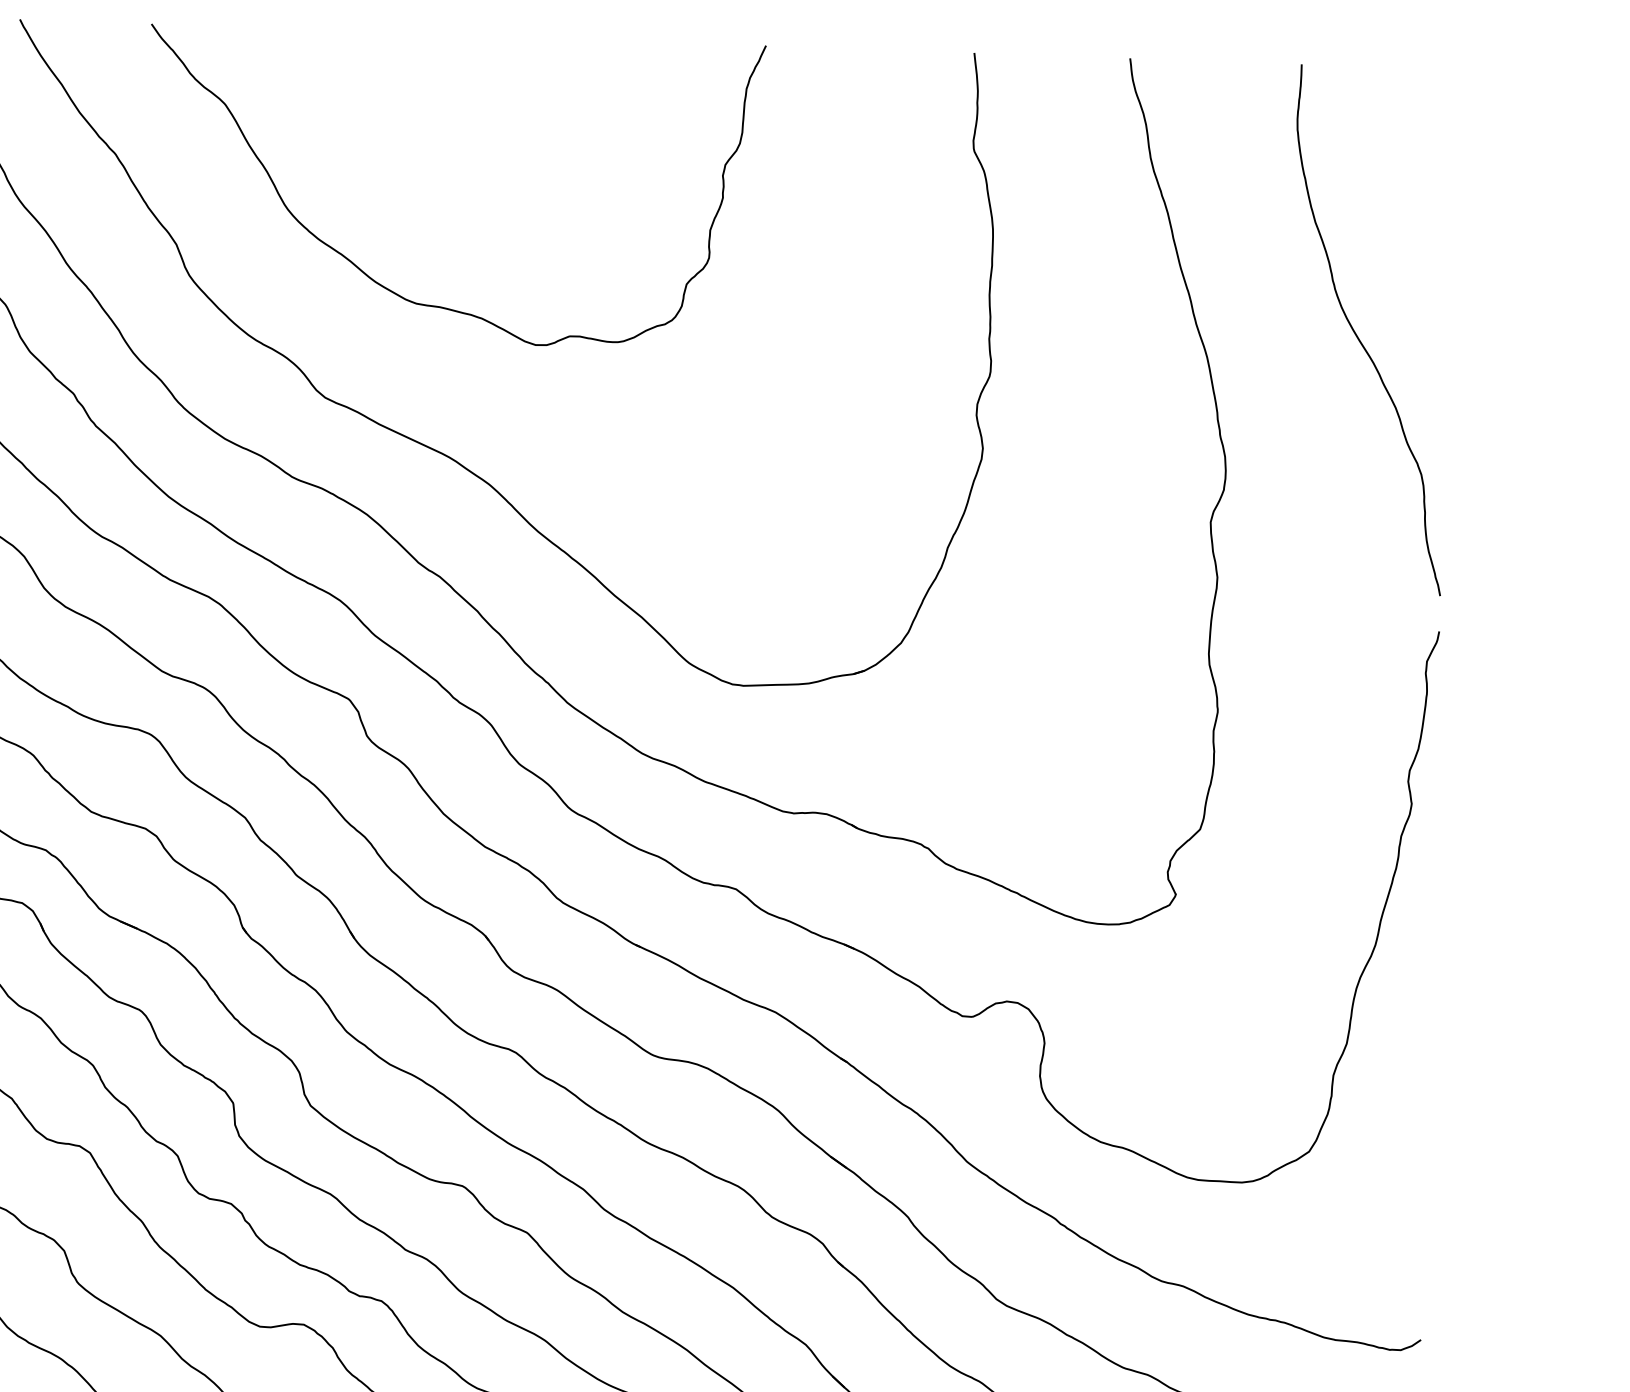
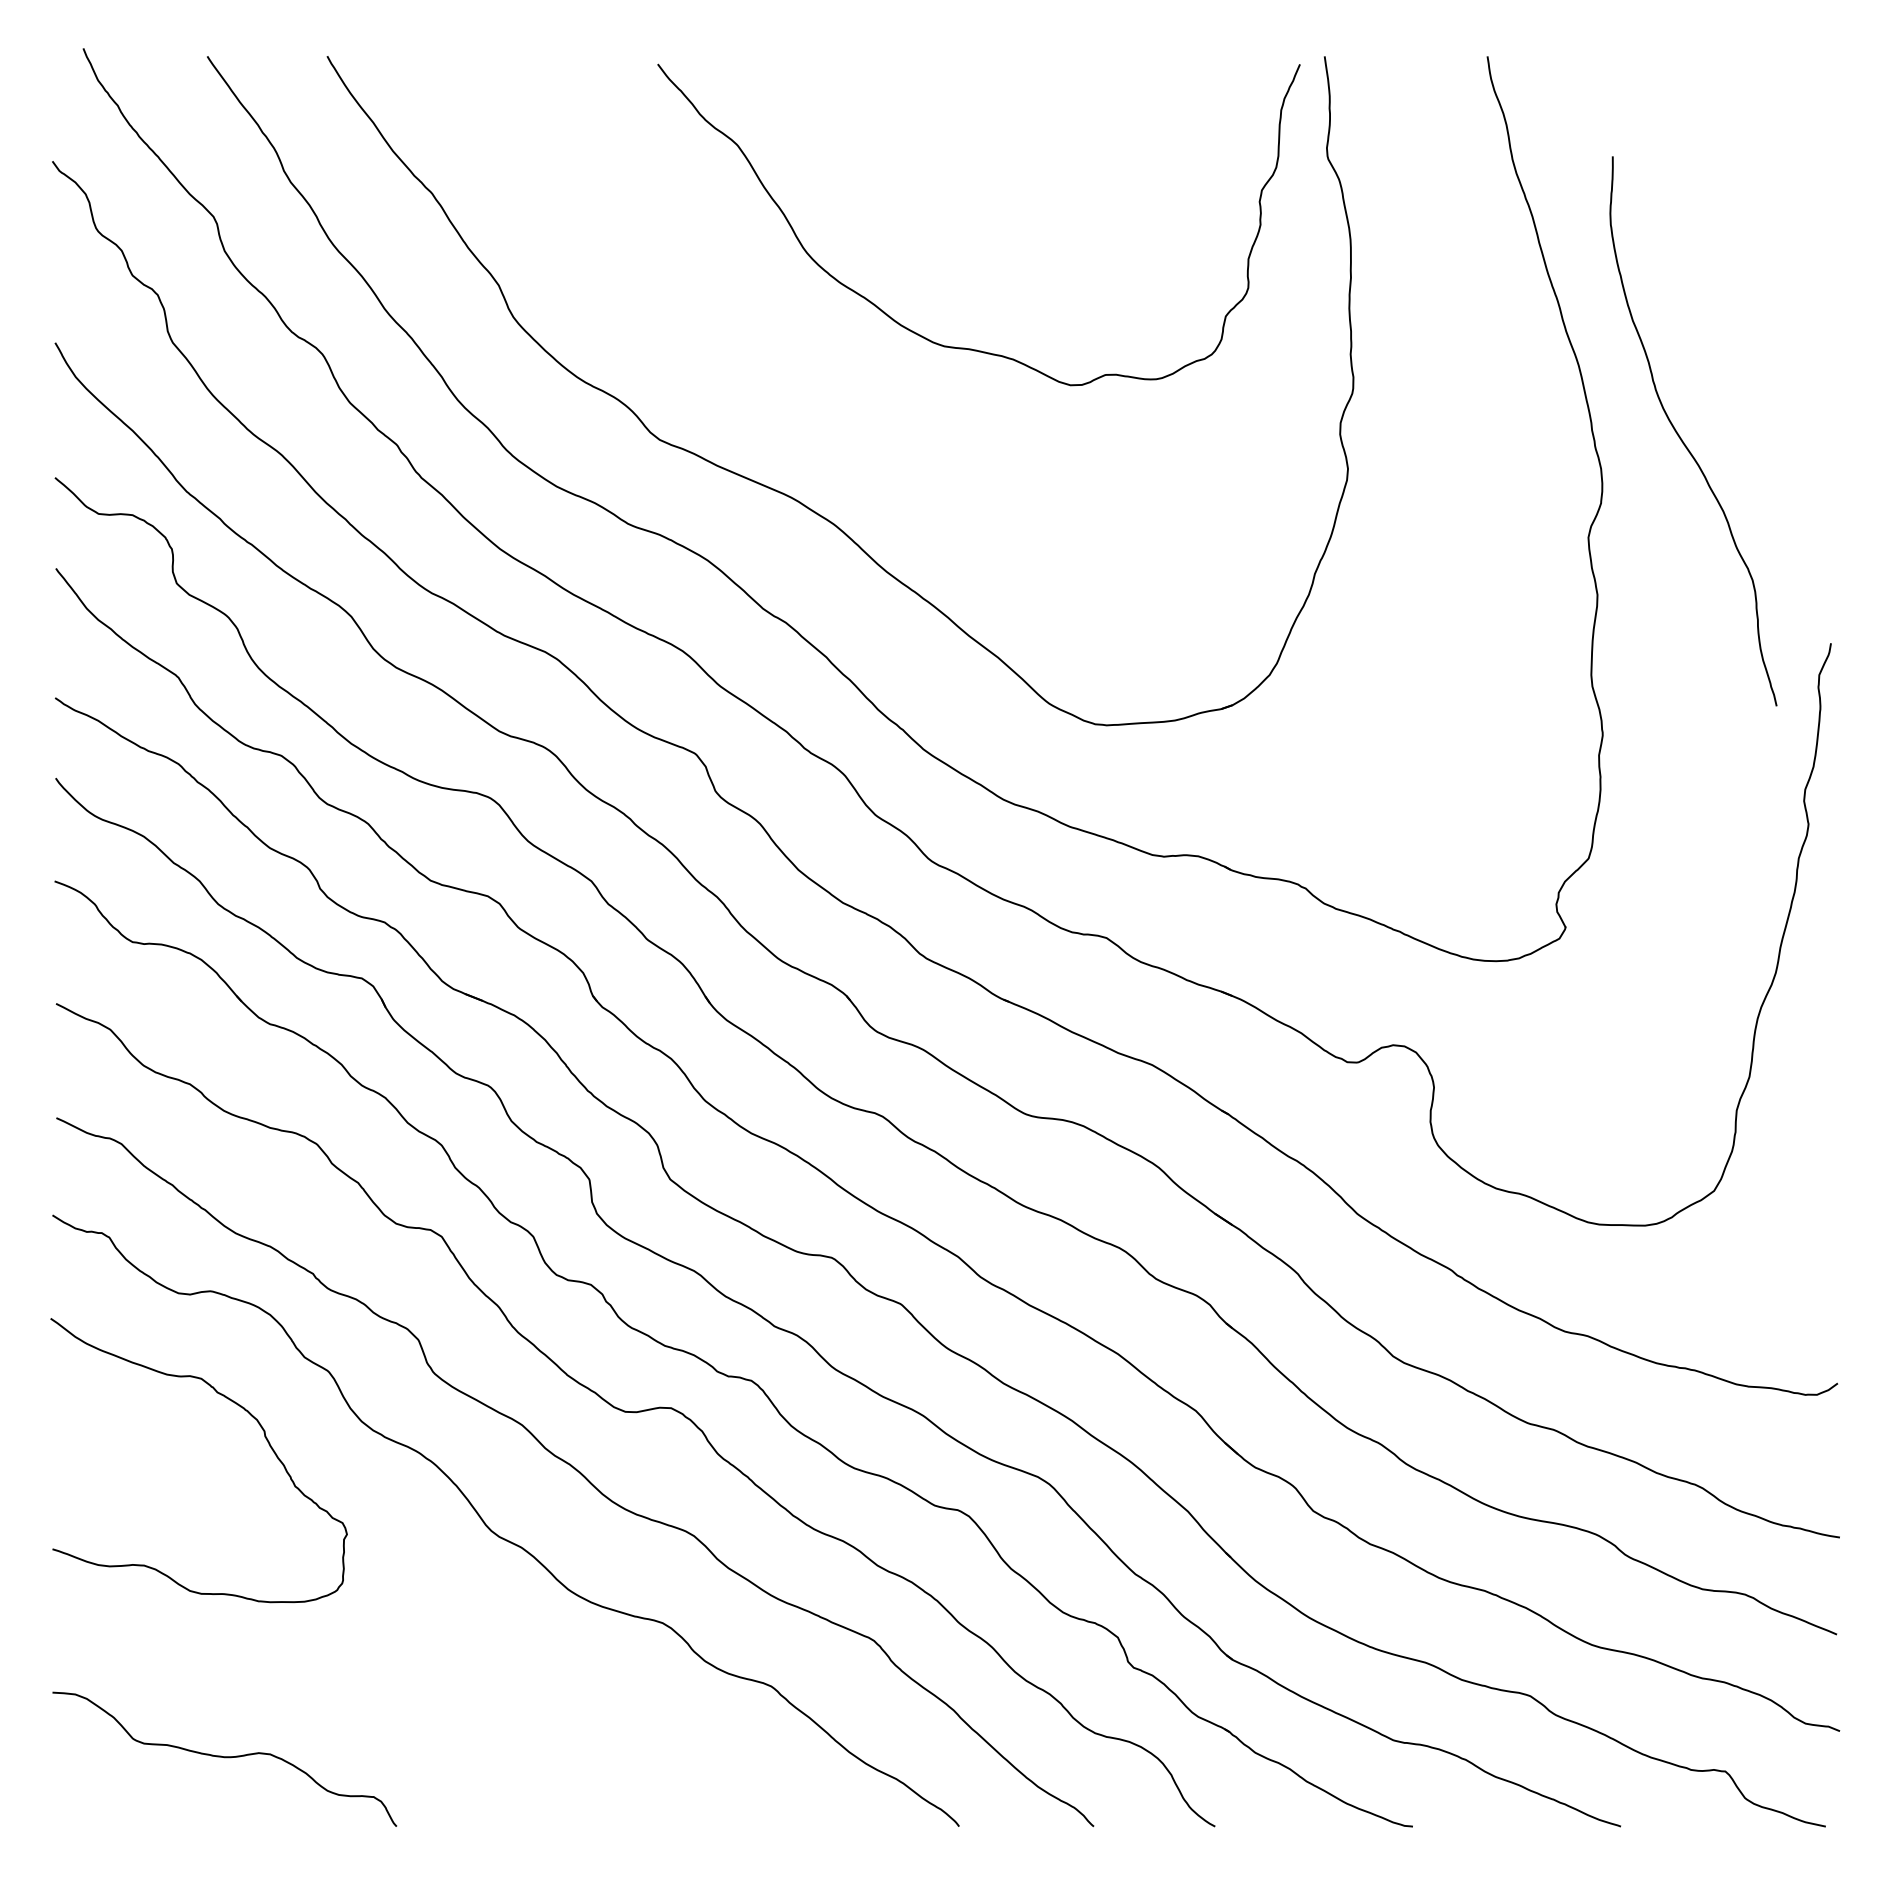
curve: (435, 305) -> (964, 347), moved
curve: (1358, 337) -> (1682, 439), moved

